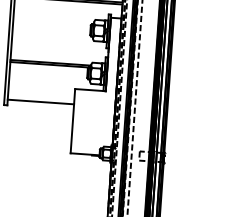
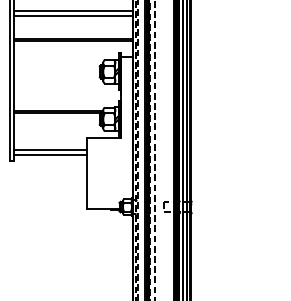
line: (41, 97) -> (50, 149), added

